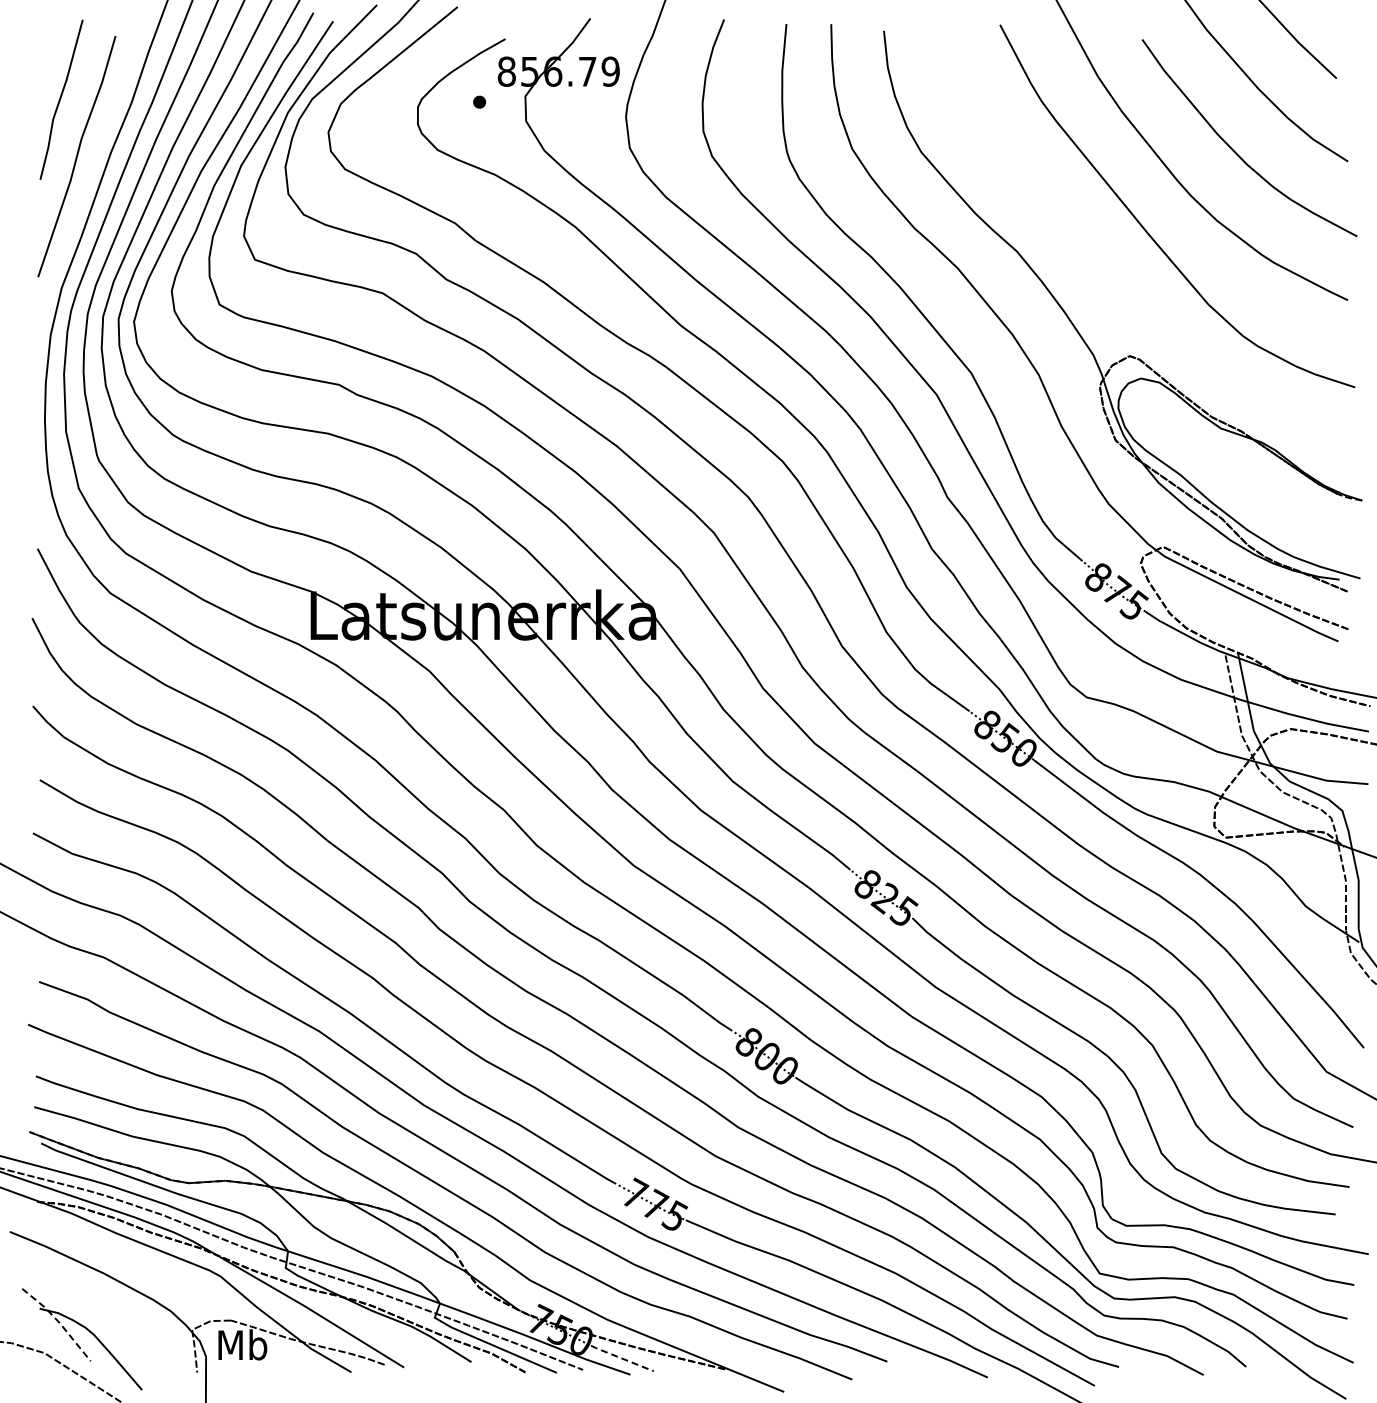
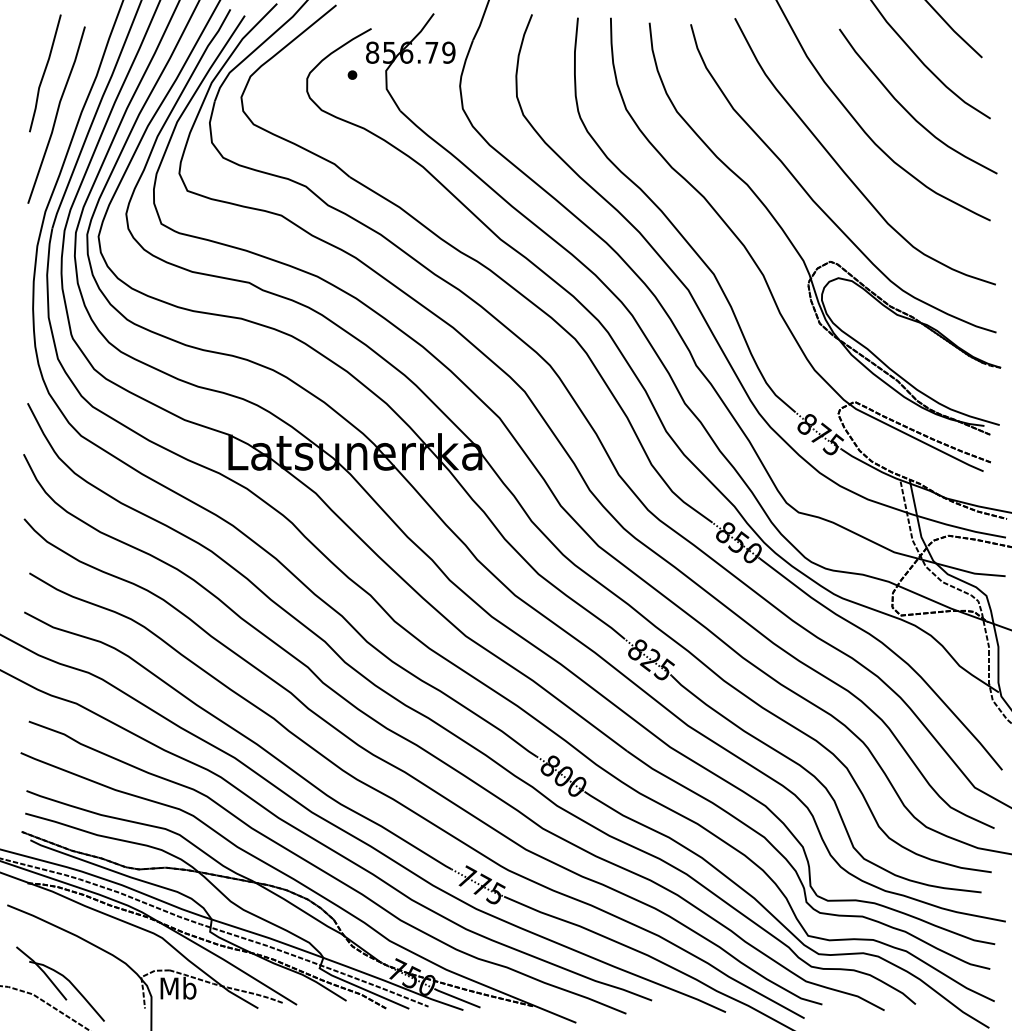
curve: (1111, 276) -> (816, 203), added
line: (59, 1322) -> (43, 971), dashed -> solid
line: (621, 1358) -> (456, 998), dashed -> solid

